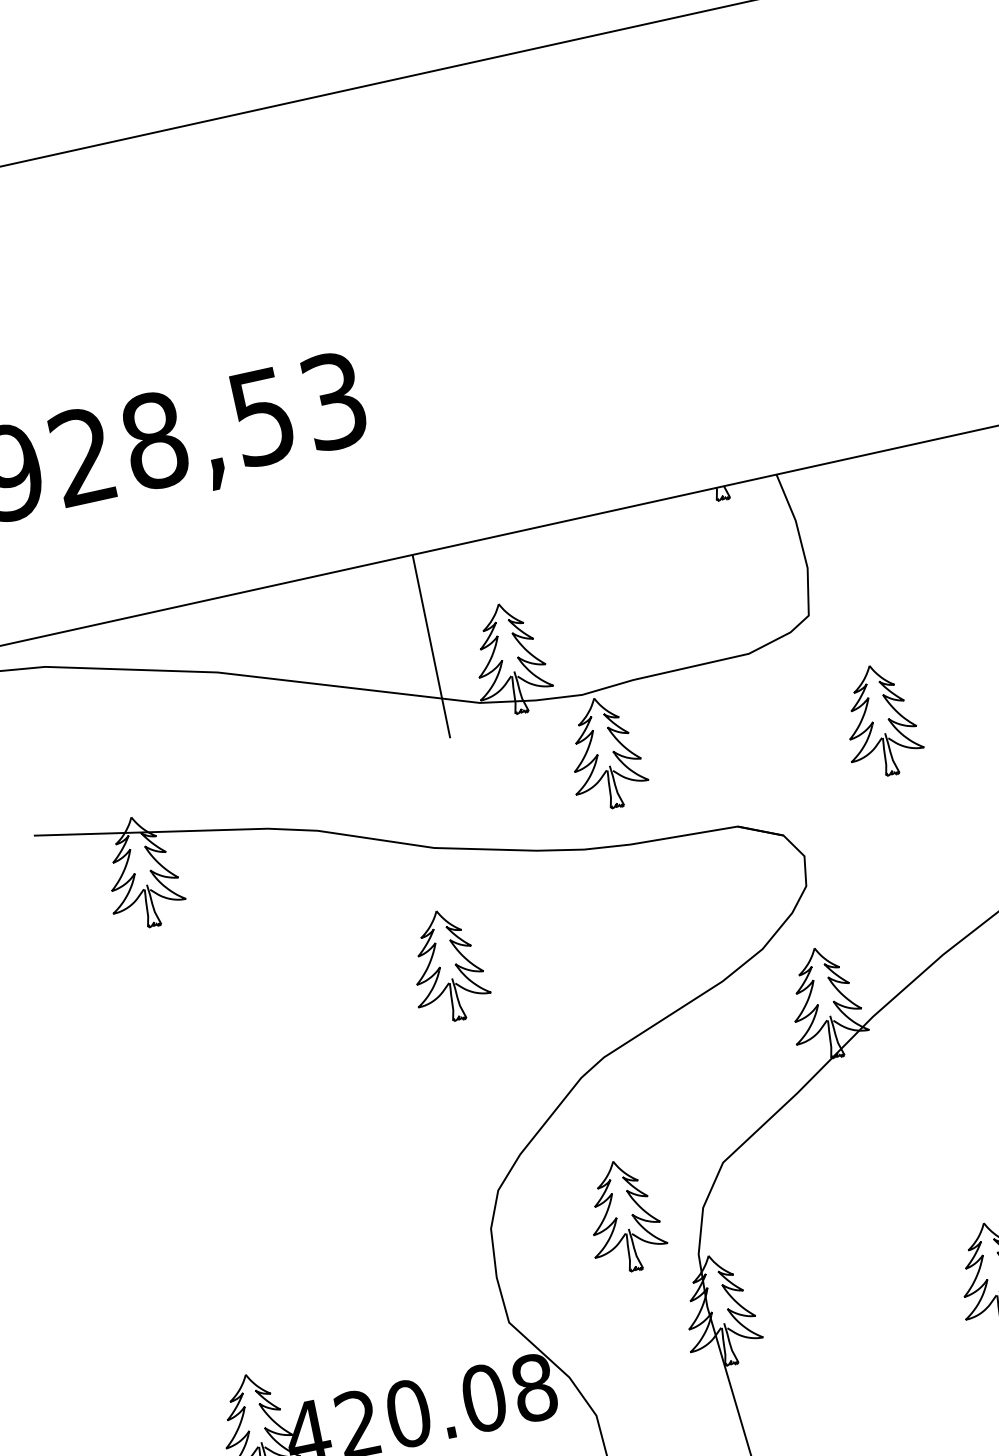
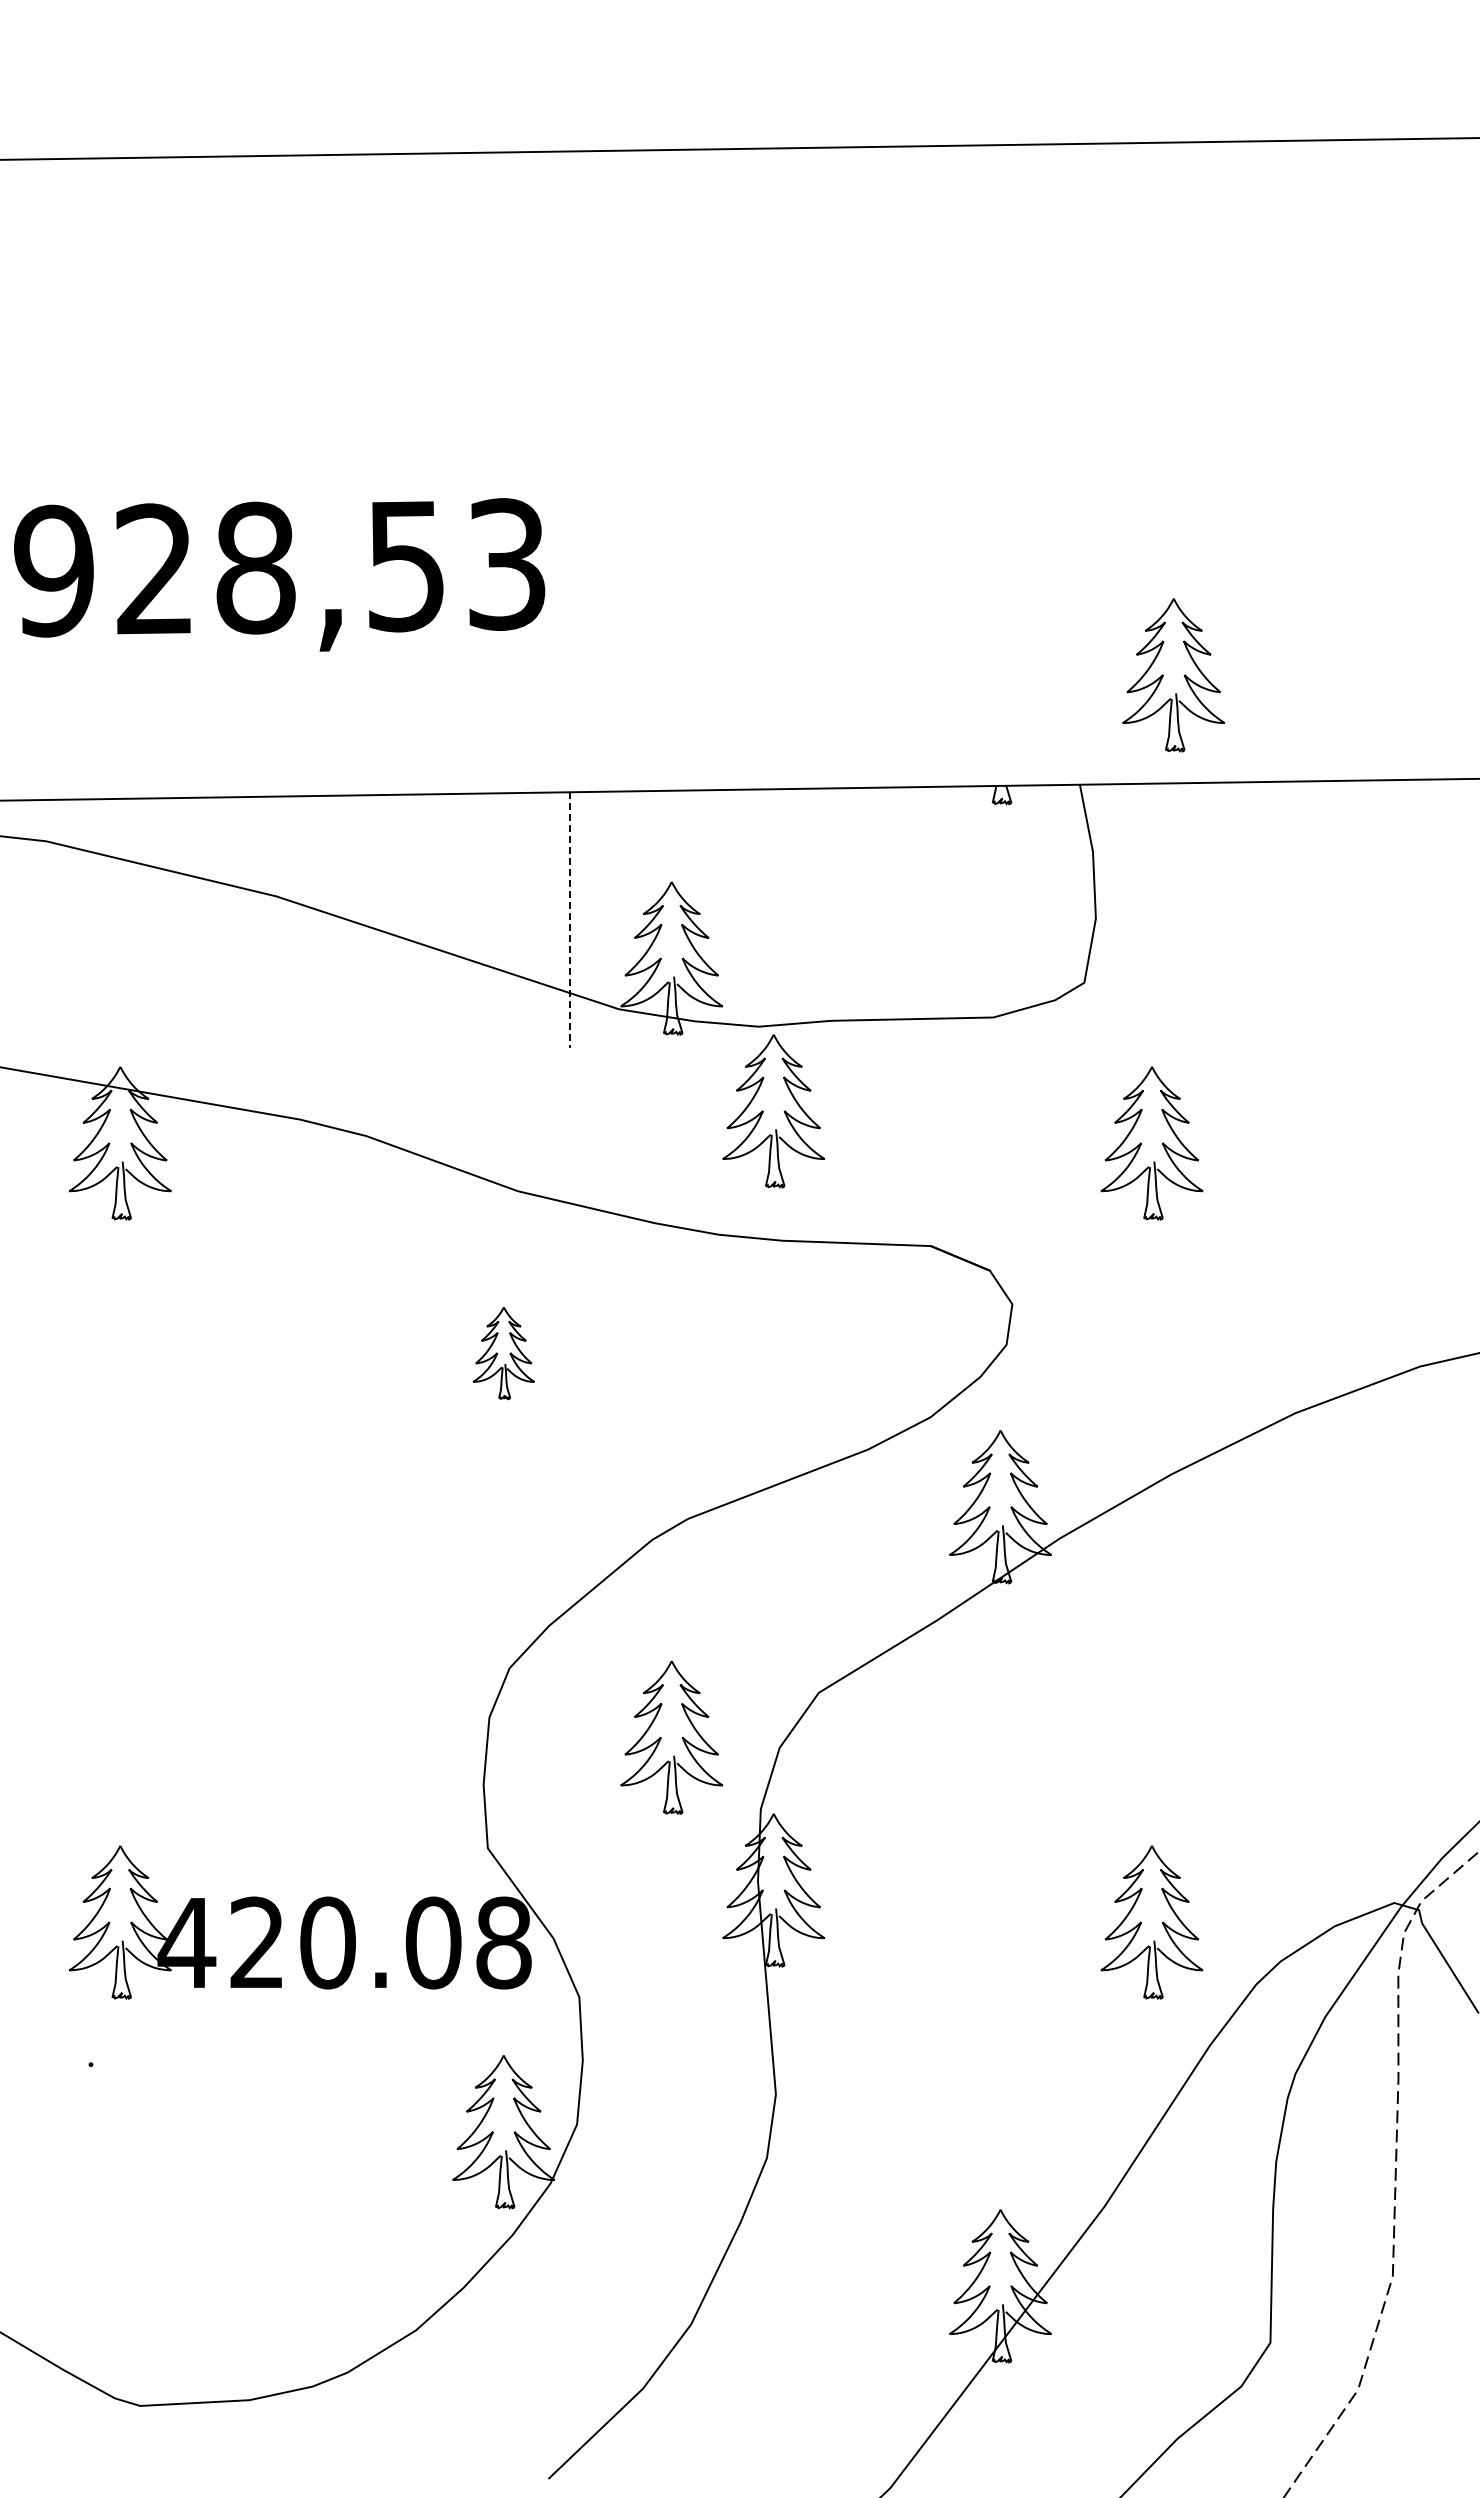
part: (827, 382) -> (1173, 675), added
line: (431, 646) -> (569, 920), solid -> dashed
part: (447, 966) -> (503, 1353), size x0.6

